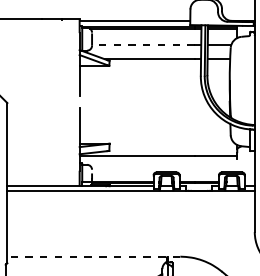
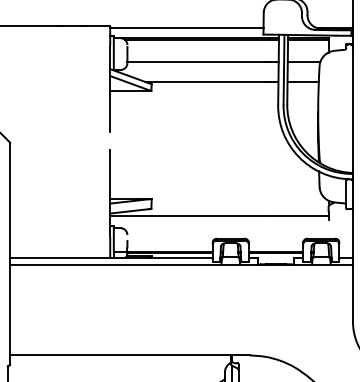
line: (142, 44) -> (197, 61), dashed -> solid
line: (93, 256) -> (129, 355), dashed -> solid

